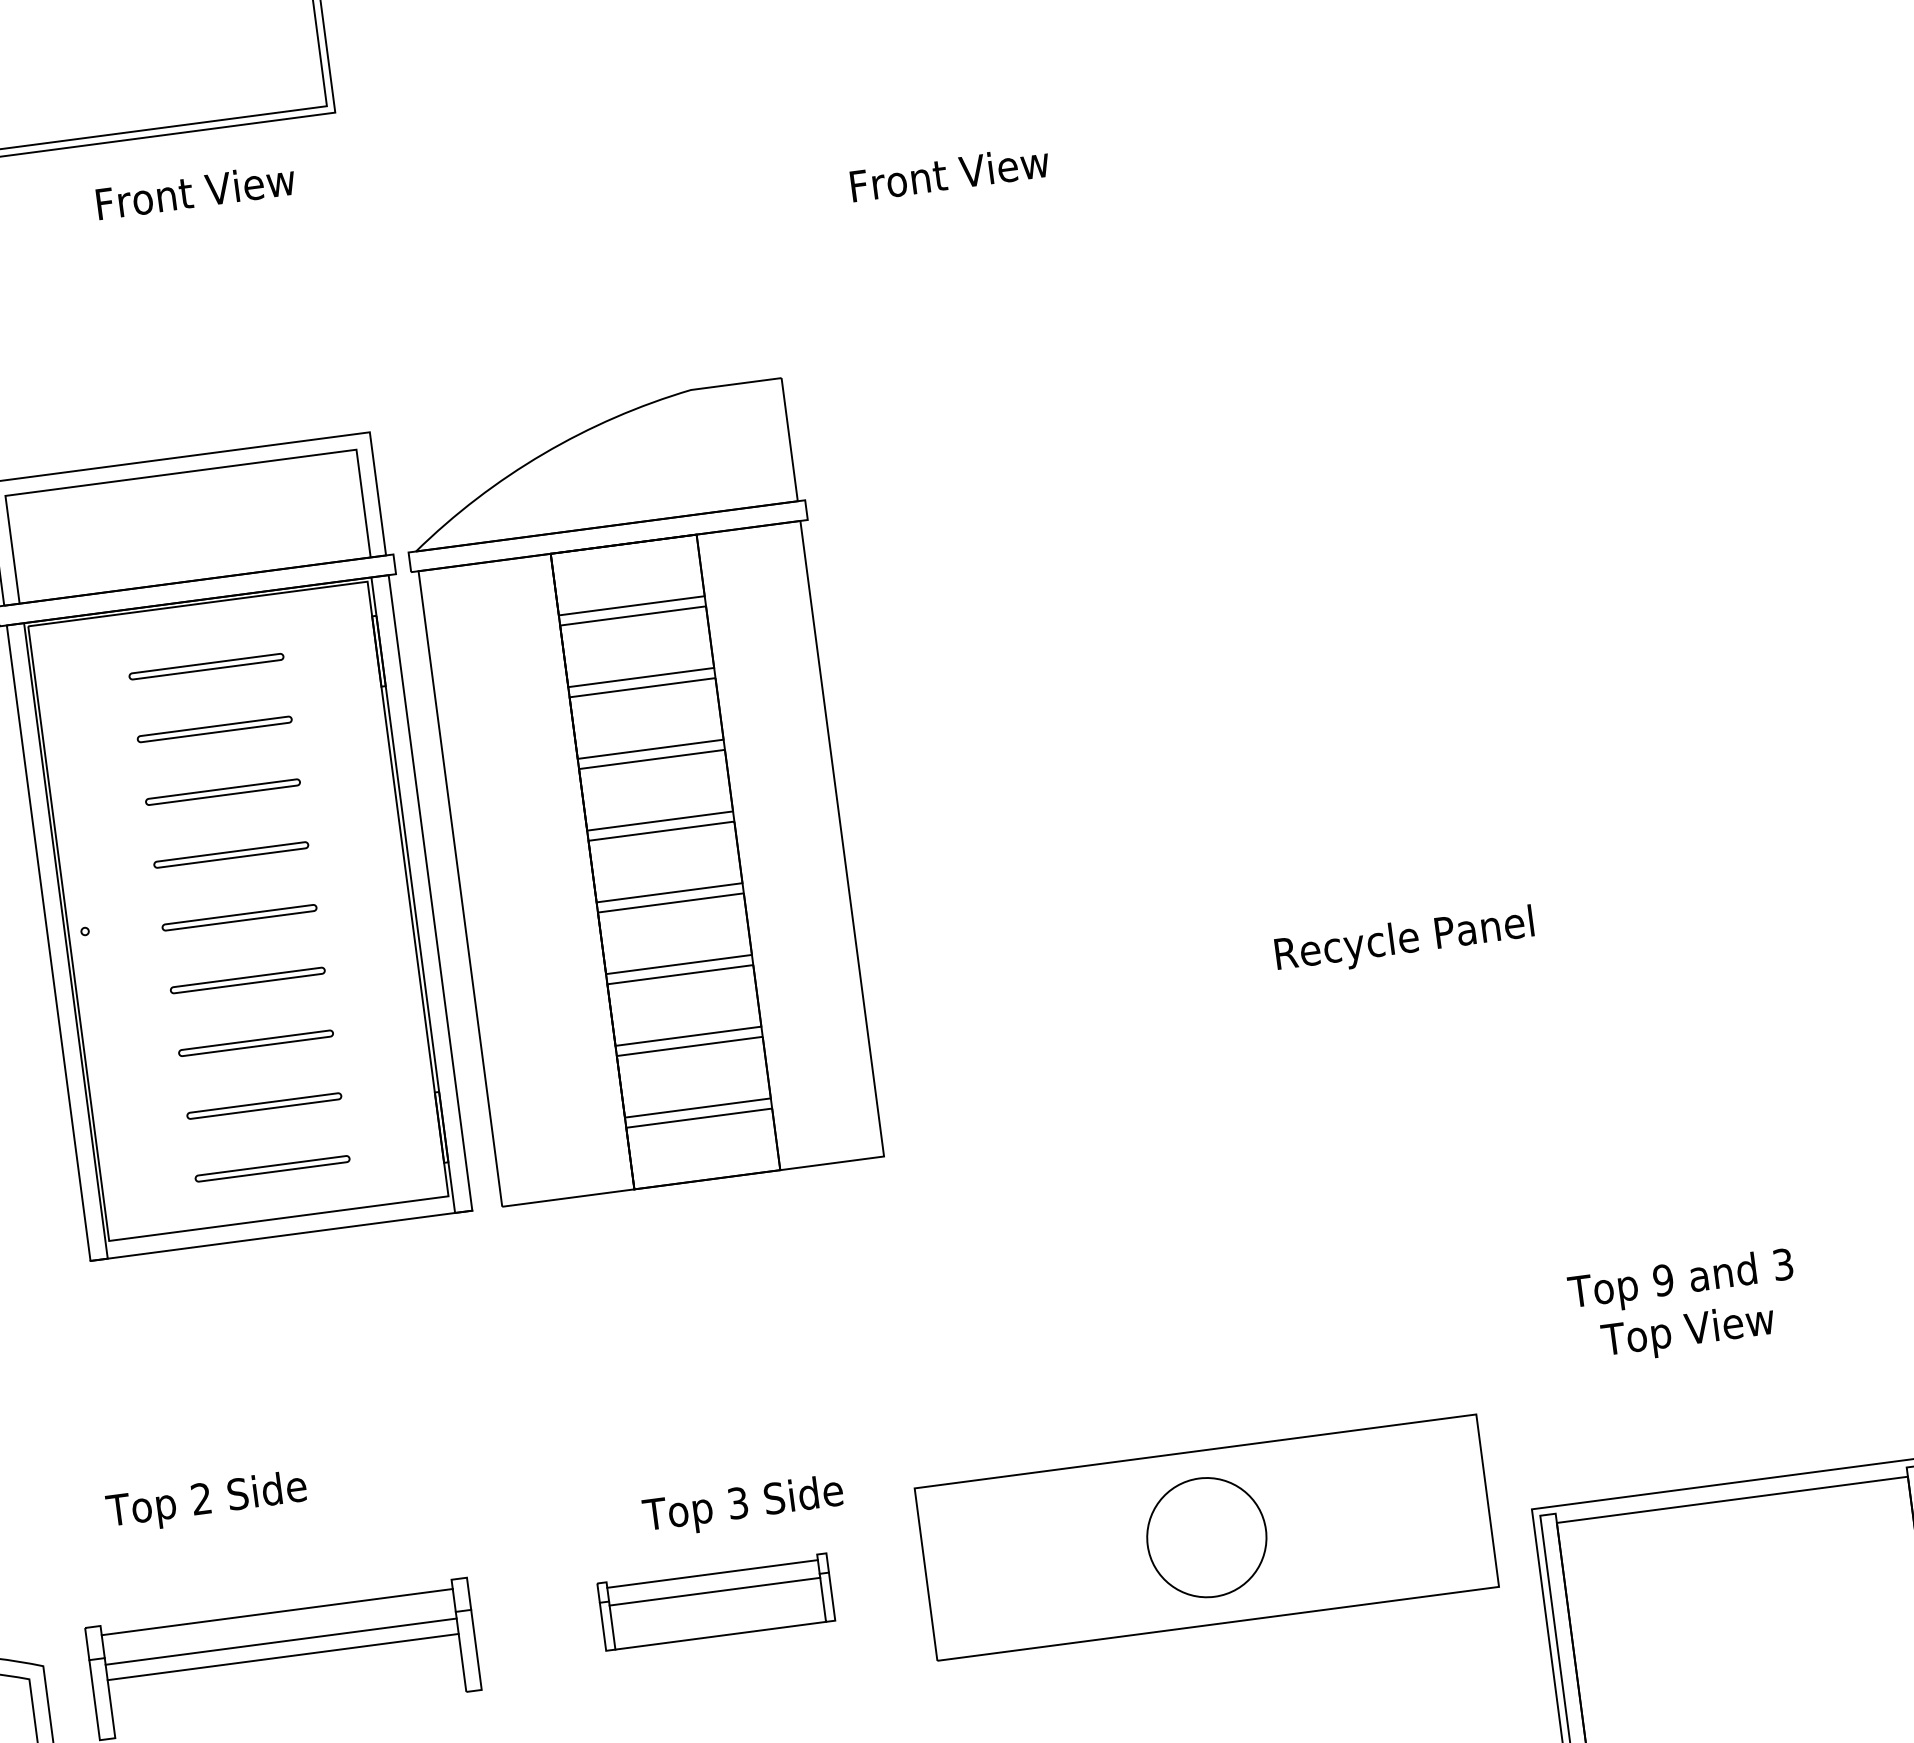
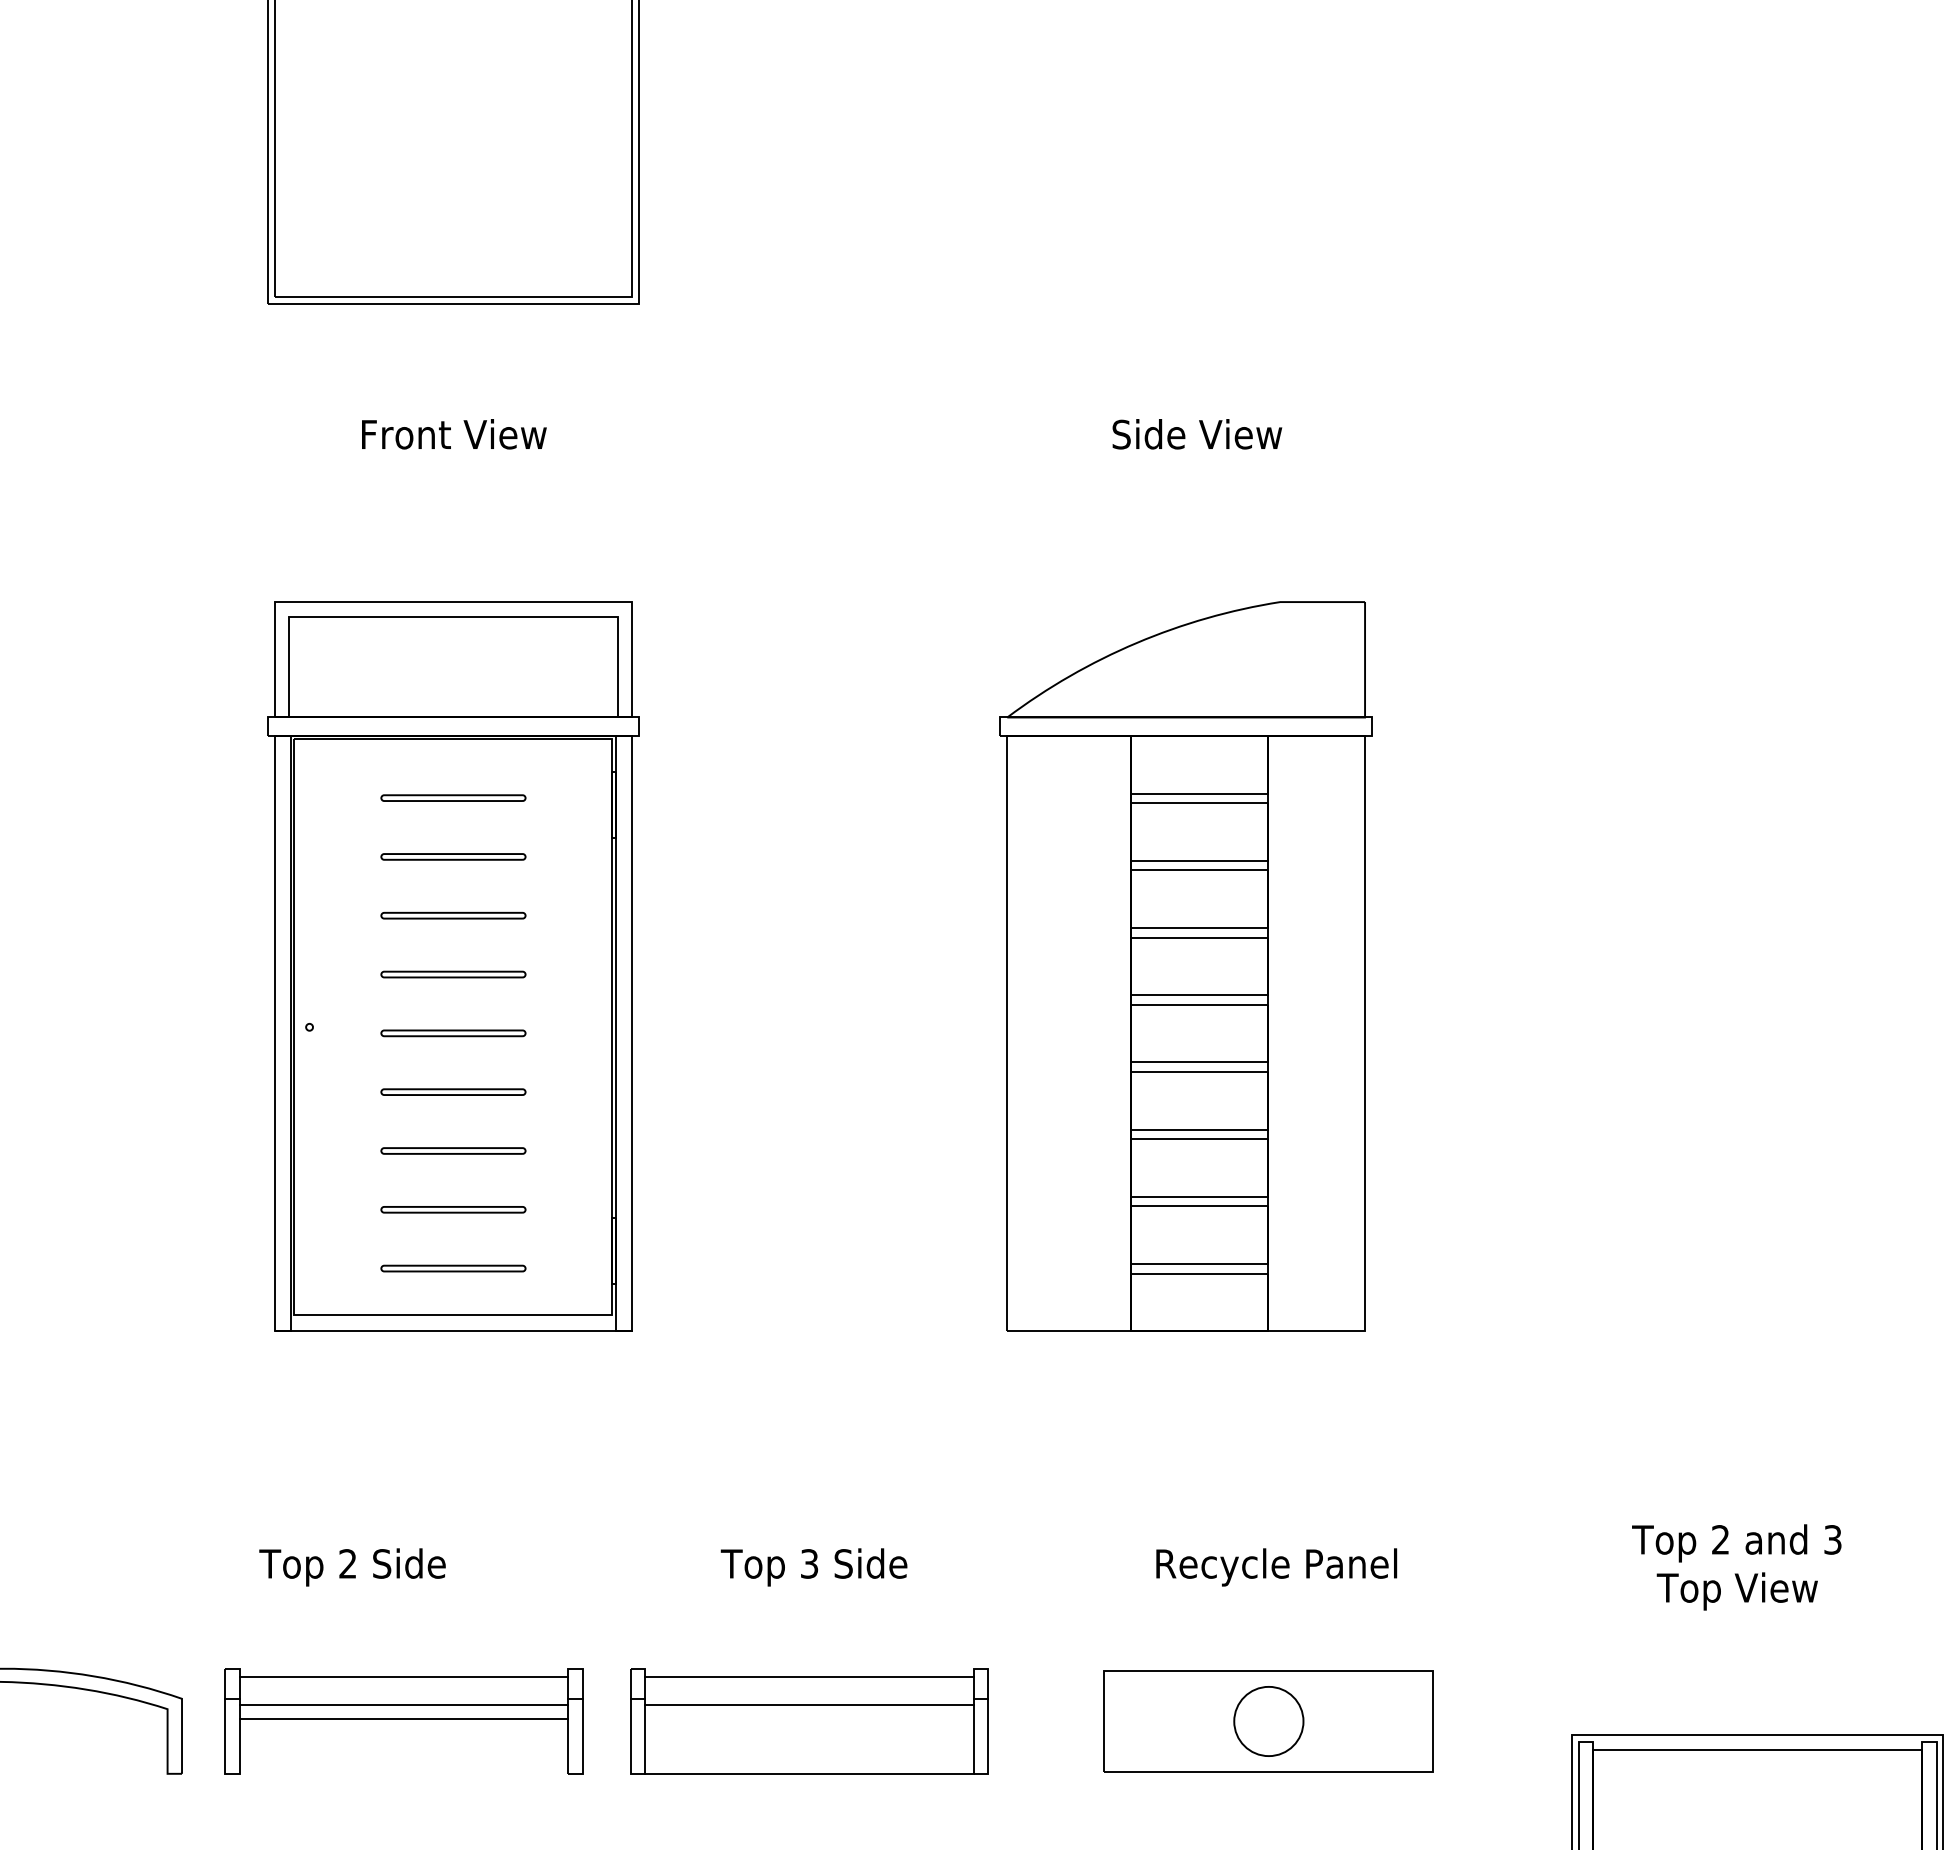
text: (949, 173) -> (1197, 434), Front View -> Side View
text: (196, 191) -> (454, 434), moved
part: (641, 792) -> (1185, 966), moved
text: (1404, 941) -> (1276, 1567), moved
text: (1663, 1279) -> (1720, 1539), 9 -> 2
text: (742, 1506) -> (813, 1567), moved
part: (1206, 1537) -> (1268, 1721), size x0.62
part: (716, 1602) -> (809, 1721), size x1.67

